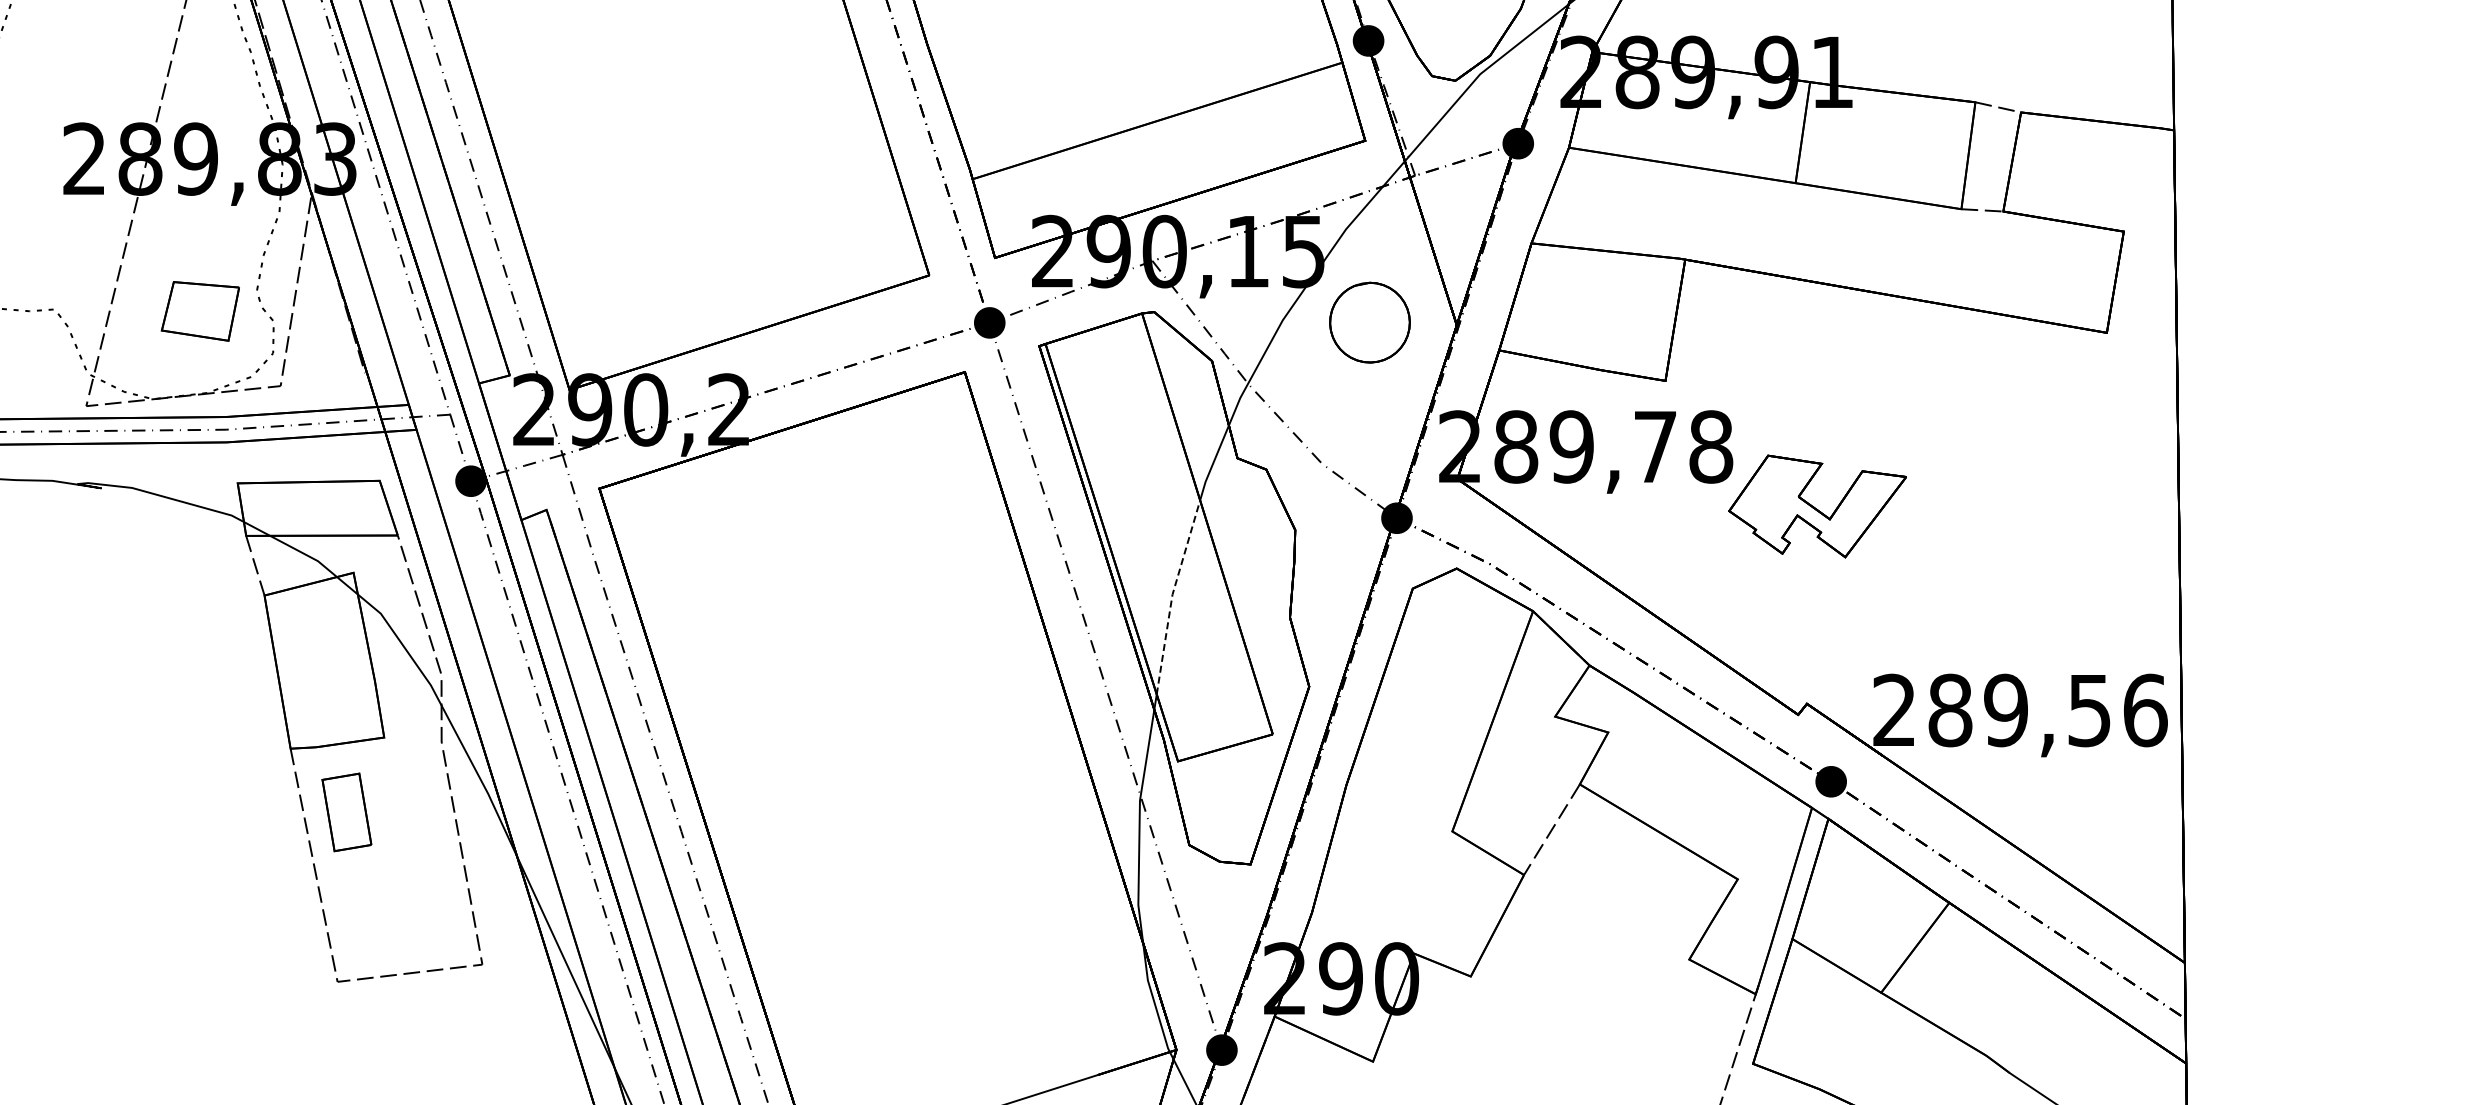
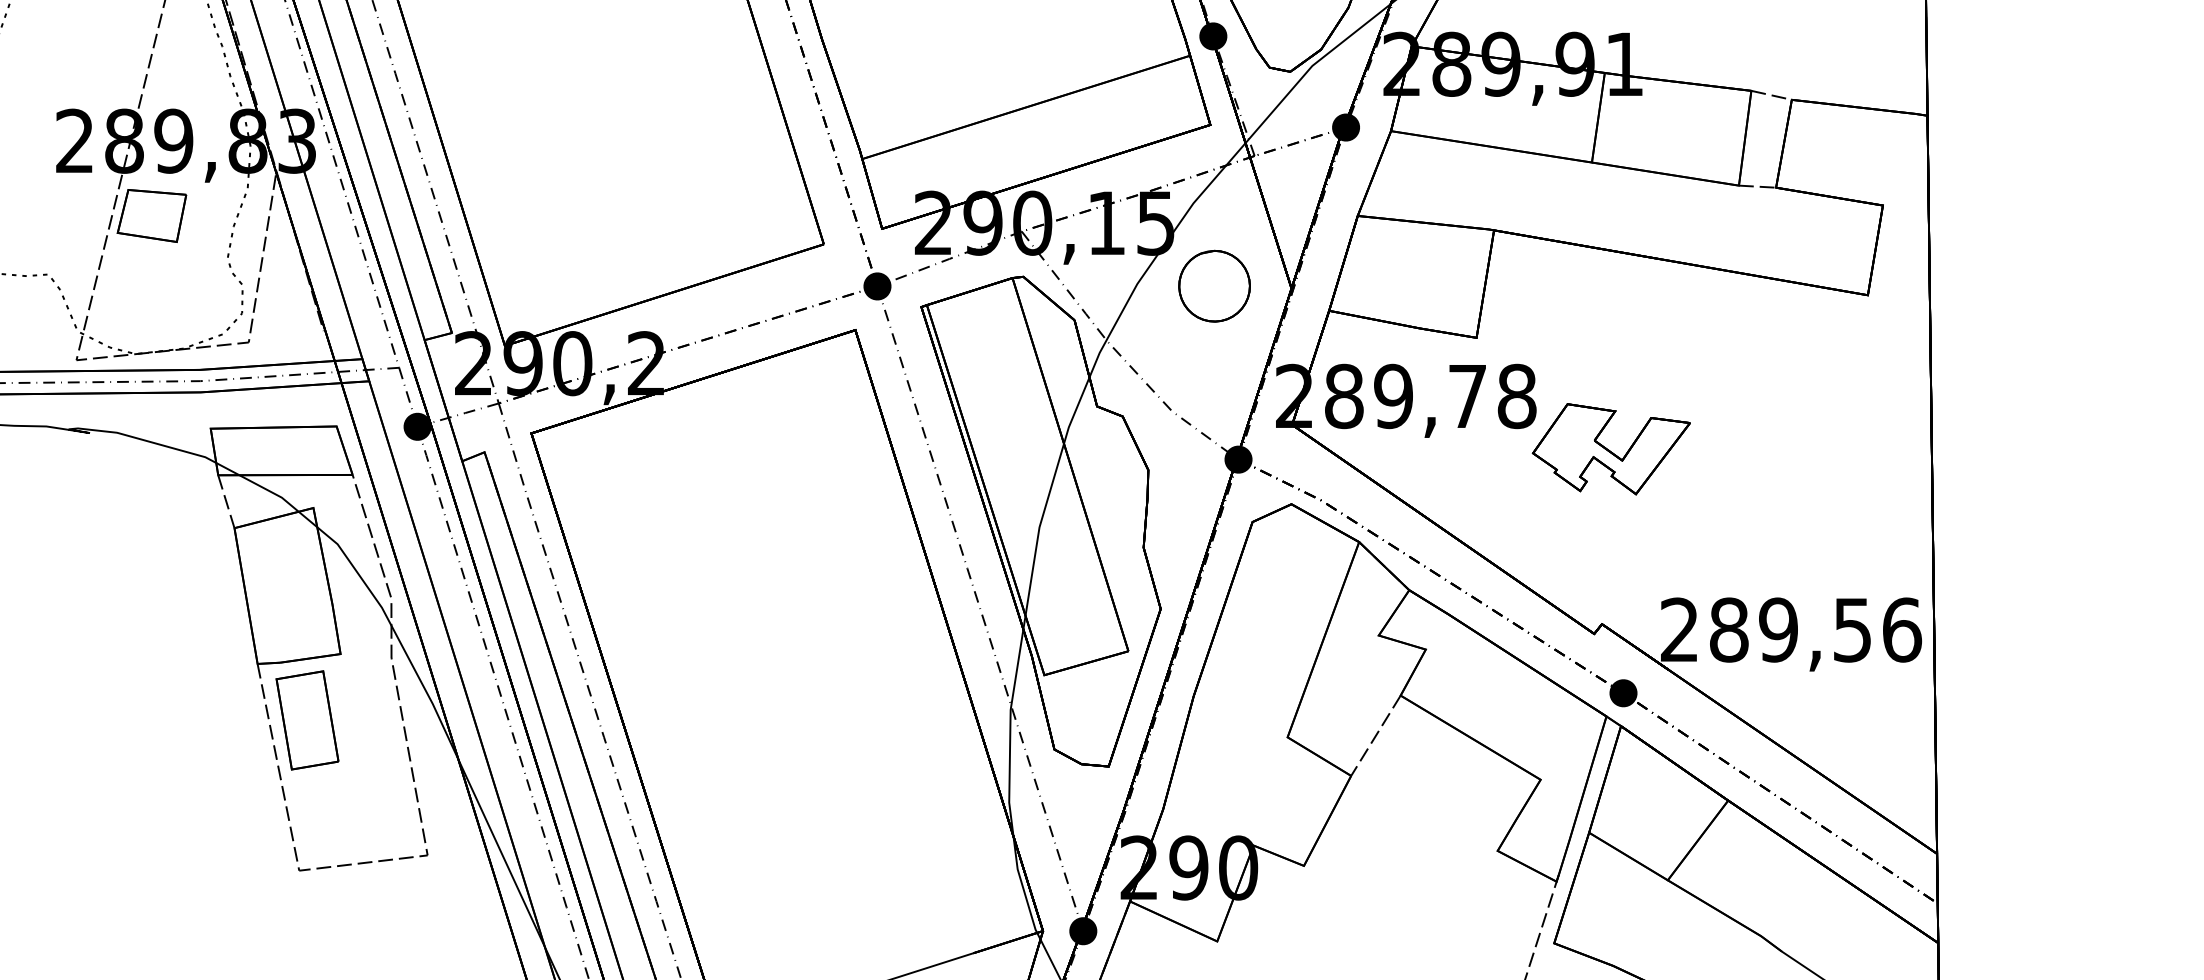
part: (199, 311) -> (151, 216), moved
line: (1172, 595) -> (1039, 528), dashed -> solid
part: (346, 812) -> (307, 720), size x1.43

